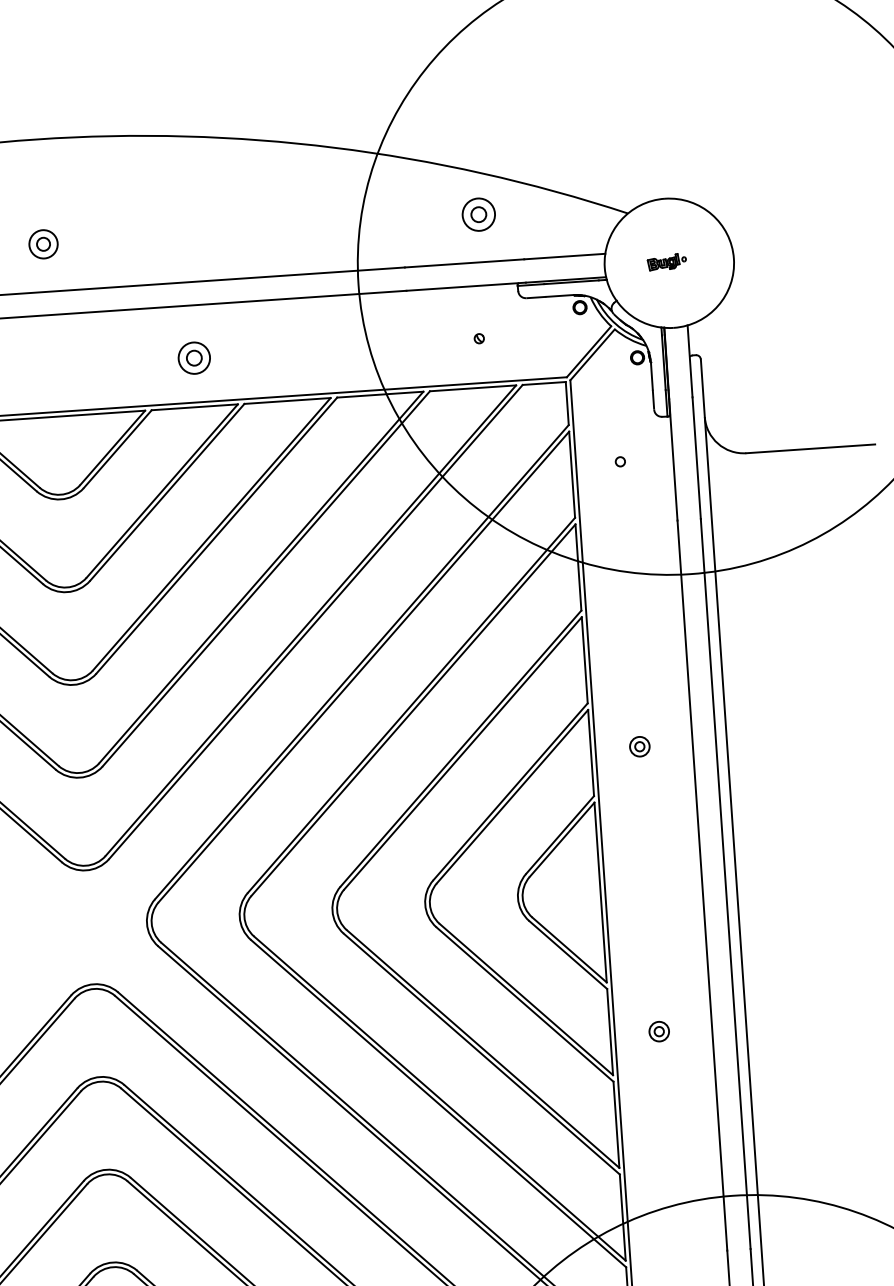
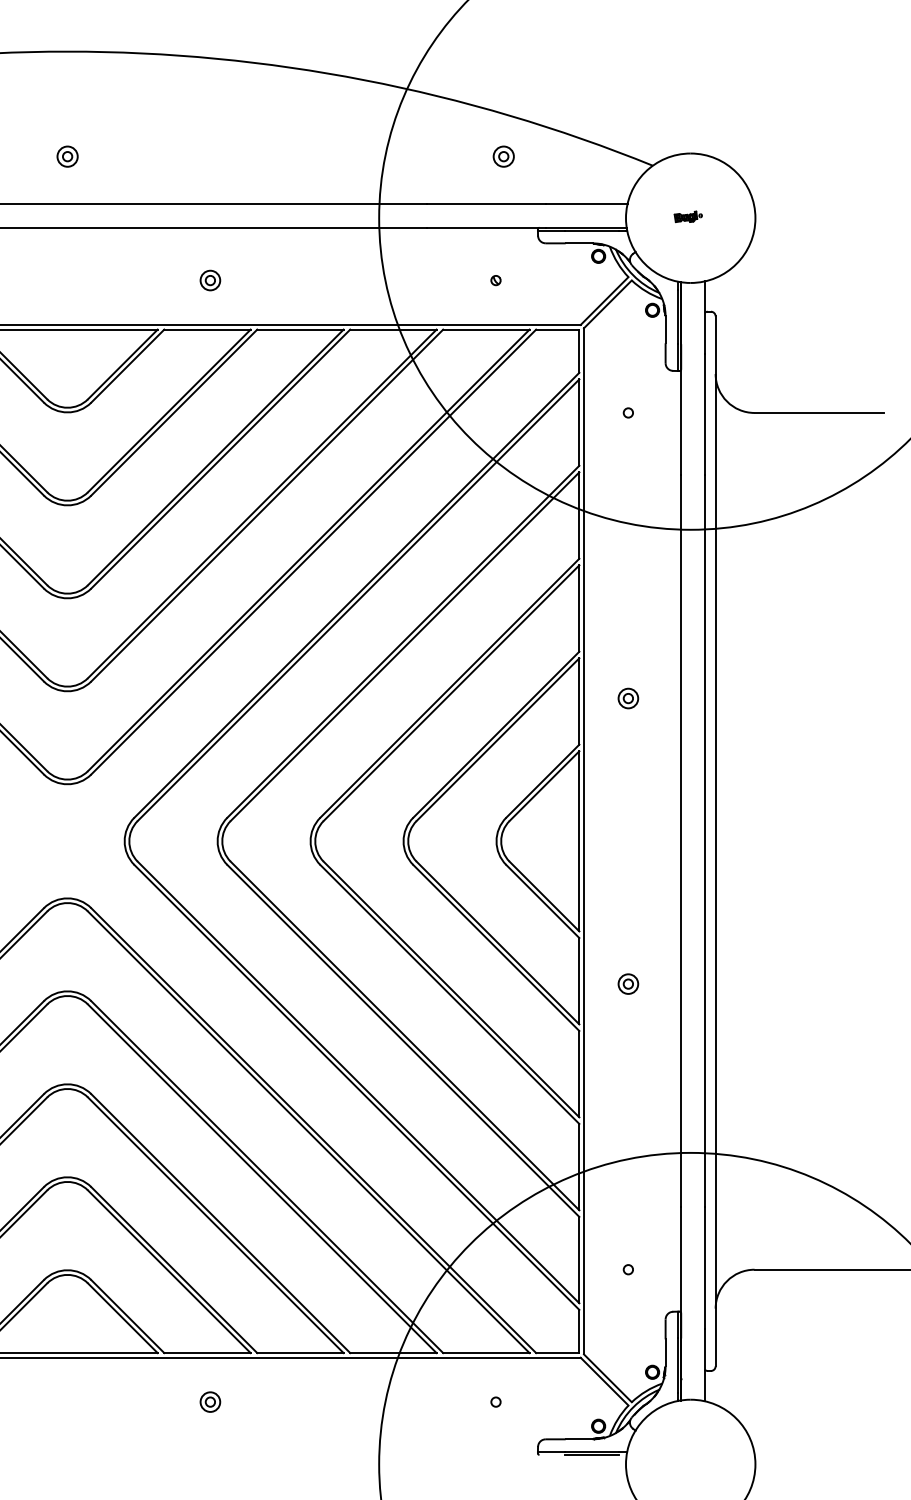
part: (478, 214) -> (503, 156), size x0.62
part: (43, 244) -> (67, 156), size x0.71
part: (666, 261) -> (687, 216), size x0.71
part: (194, 358) -> (210, 280), size x0.62

